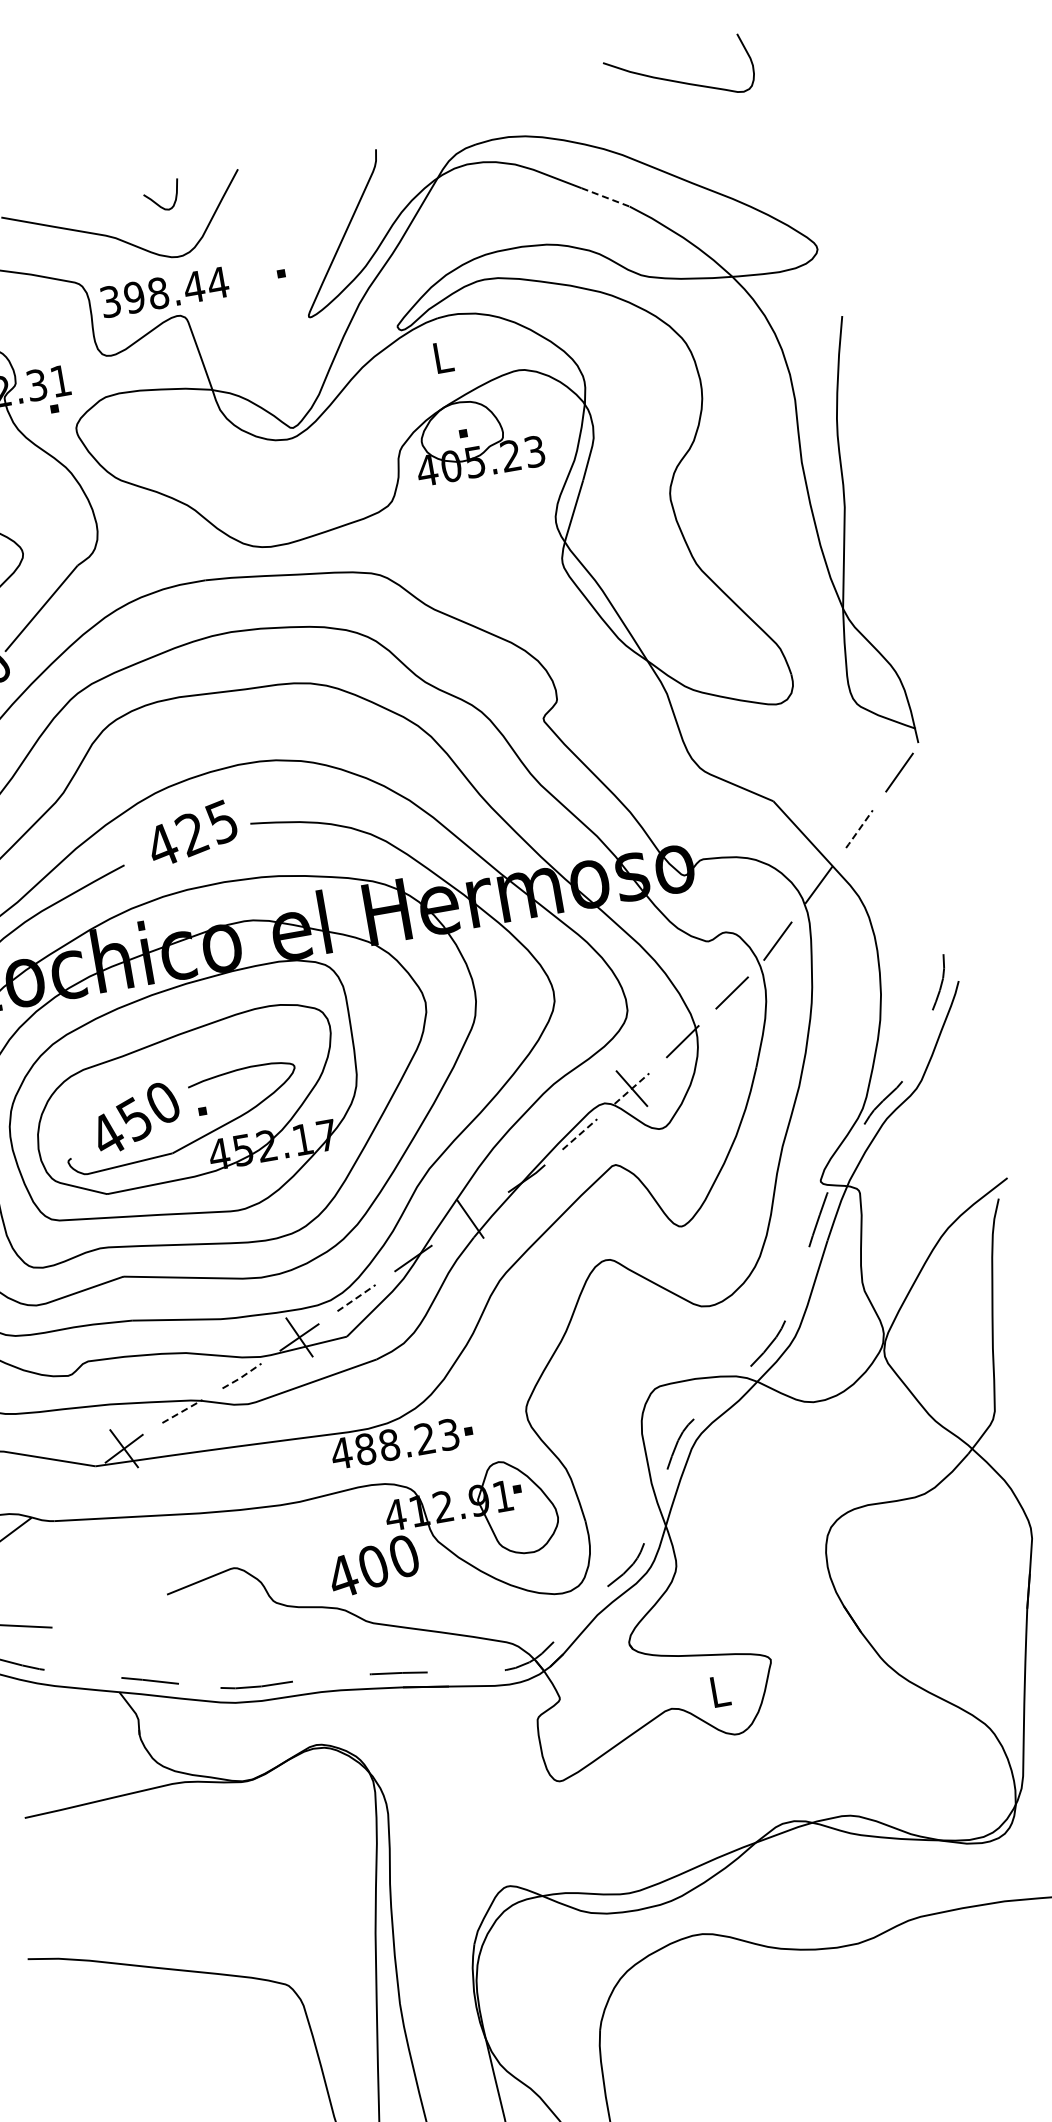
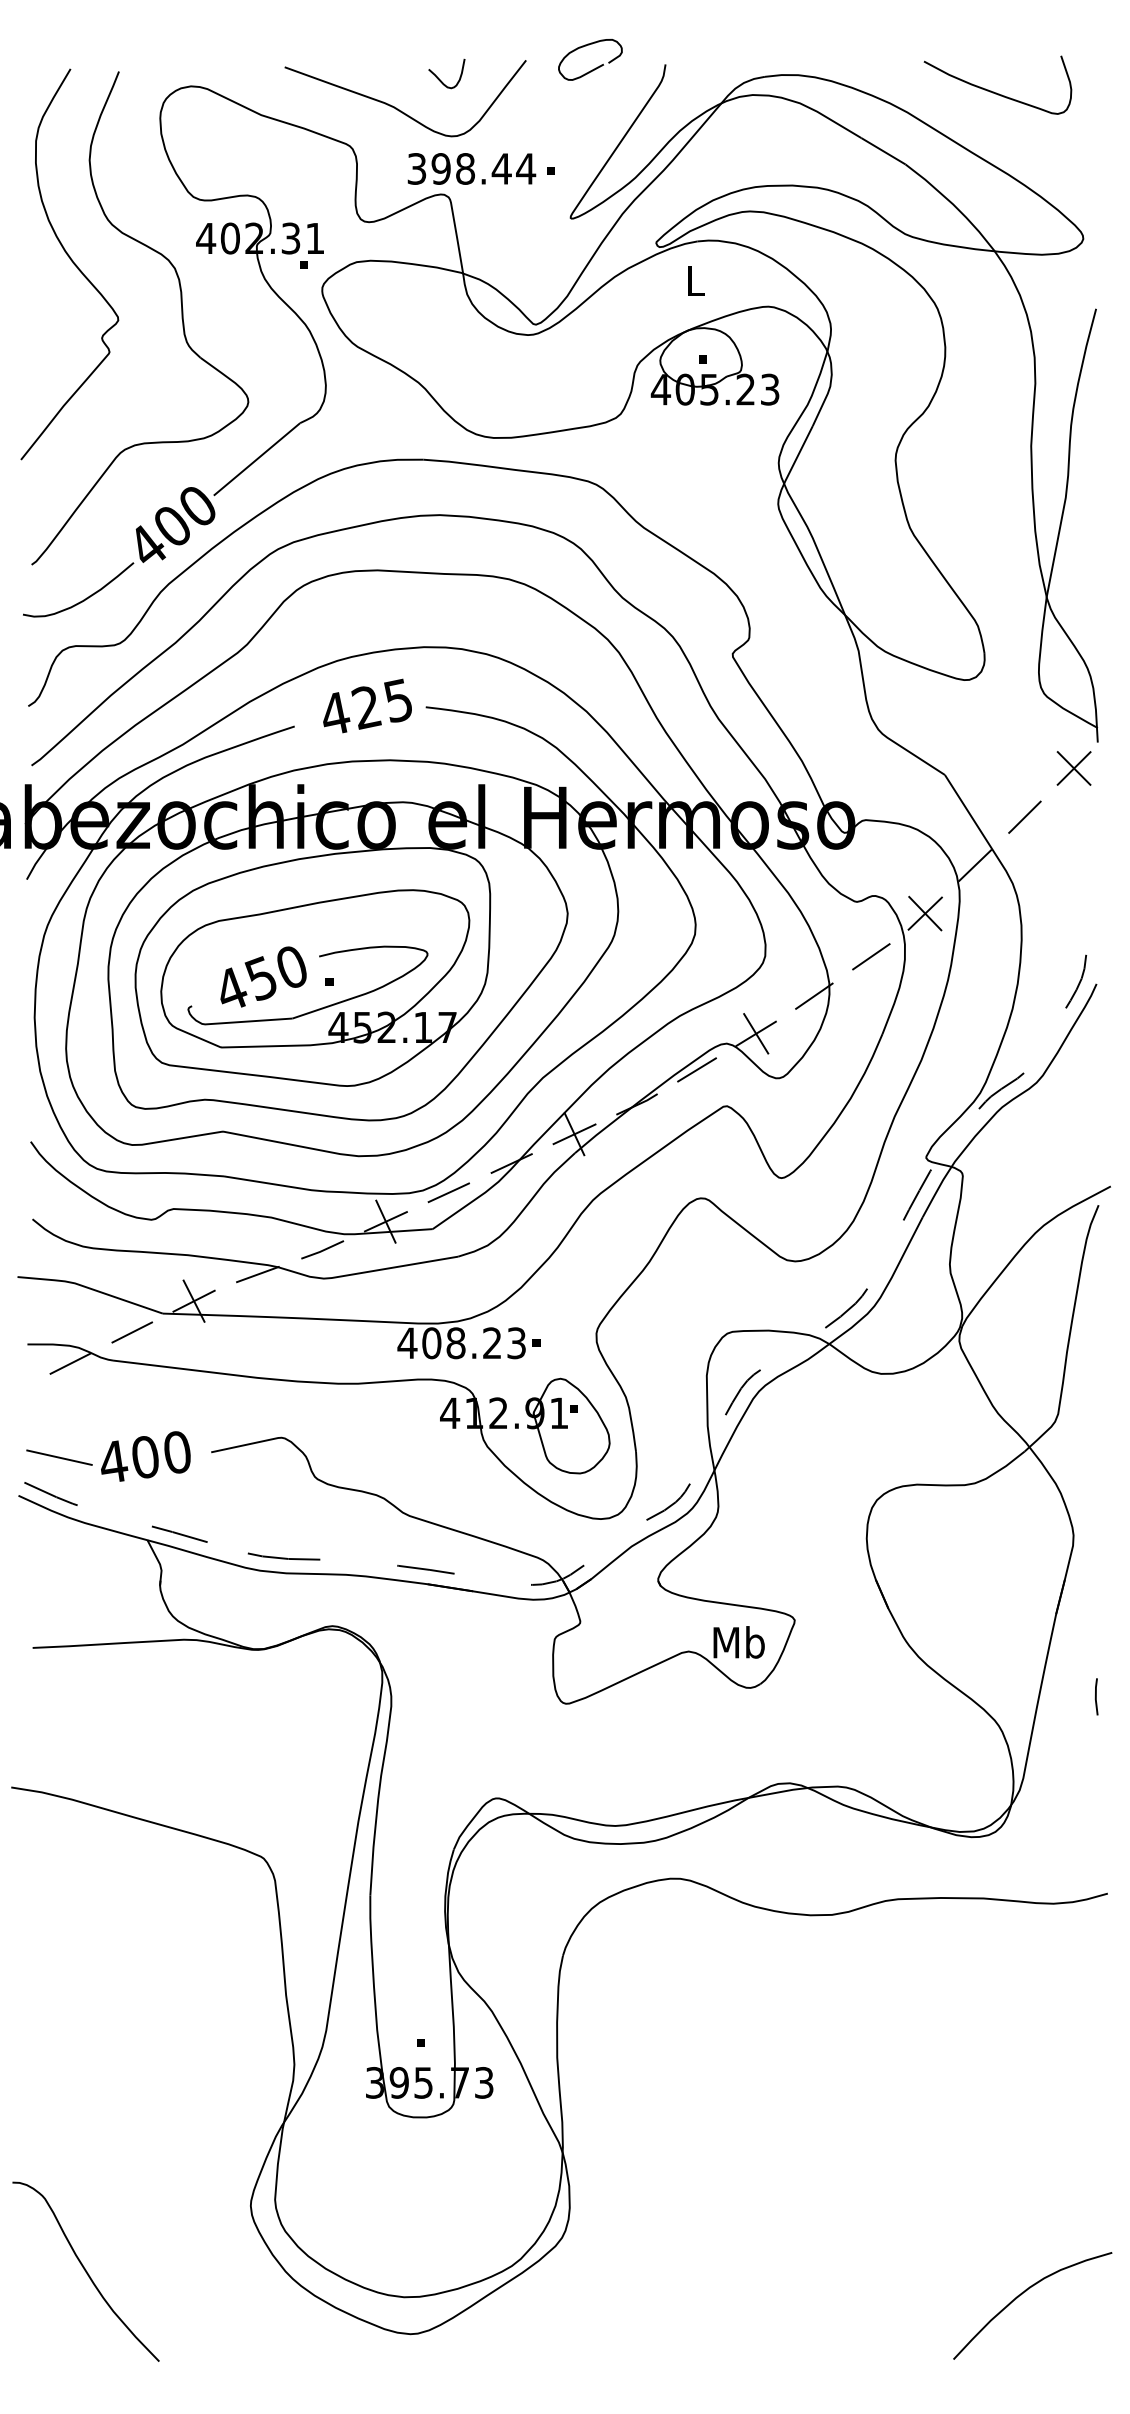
curve: (676, 80) -> (993, 91), moved
curve: (307, 164) -> (595, 67), added
line: (605, 197) -> (883, 151), dashed -> solid
text: (164, 291) -> (471, 168), moved
line: (898, 772) -> (1073, 768), added
line: (859, 829) -> (1024, 817), dashed -> solid
line: (778, 941) -> (925, 913), added
line: (632, 1088) -> (756, 1033), dashed -> solid
line: (580, 1133) -> (697, 1069), dashed -> solid
line: (470, 1219) -> (574, 1134), added
line: (357, 1297) -> (449, 1192), dashed -> solid
line: (241, 1376) -> (322, 1250), dashed -> solid
line: (183, 1411) -> (258, 1274), dashed -> solid
text: (365, 1448) -> (431, 1342), 488.23 -> 408.23
line: (67, 1490) -> (131, 1332), added
text: (373, 1565) -> (145, 1456), moved
text: (719, 1691) -> (738, 1642), L -> Mb

